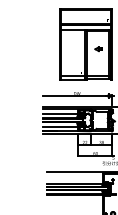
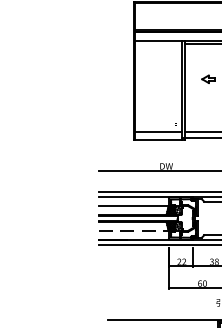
line: (60, 126) -> (133, 230), solid -> dashed

